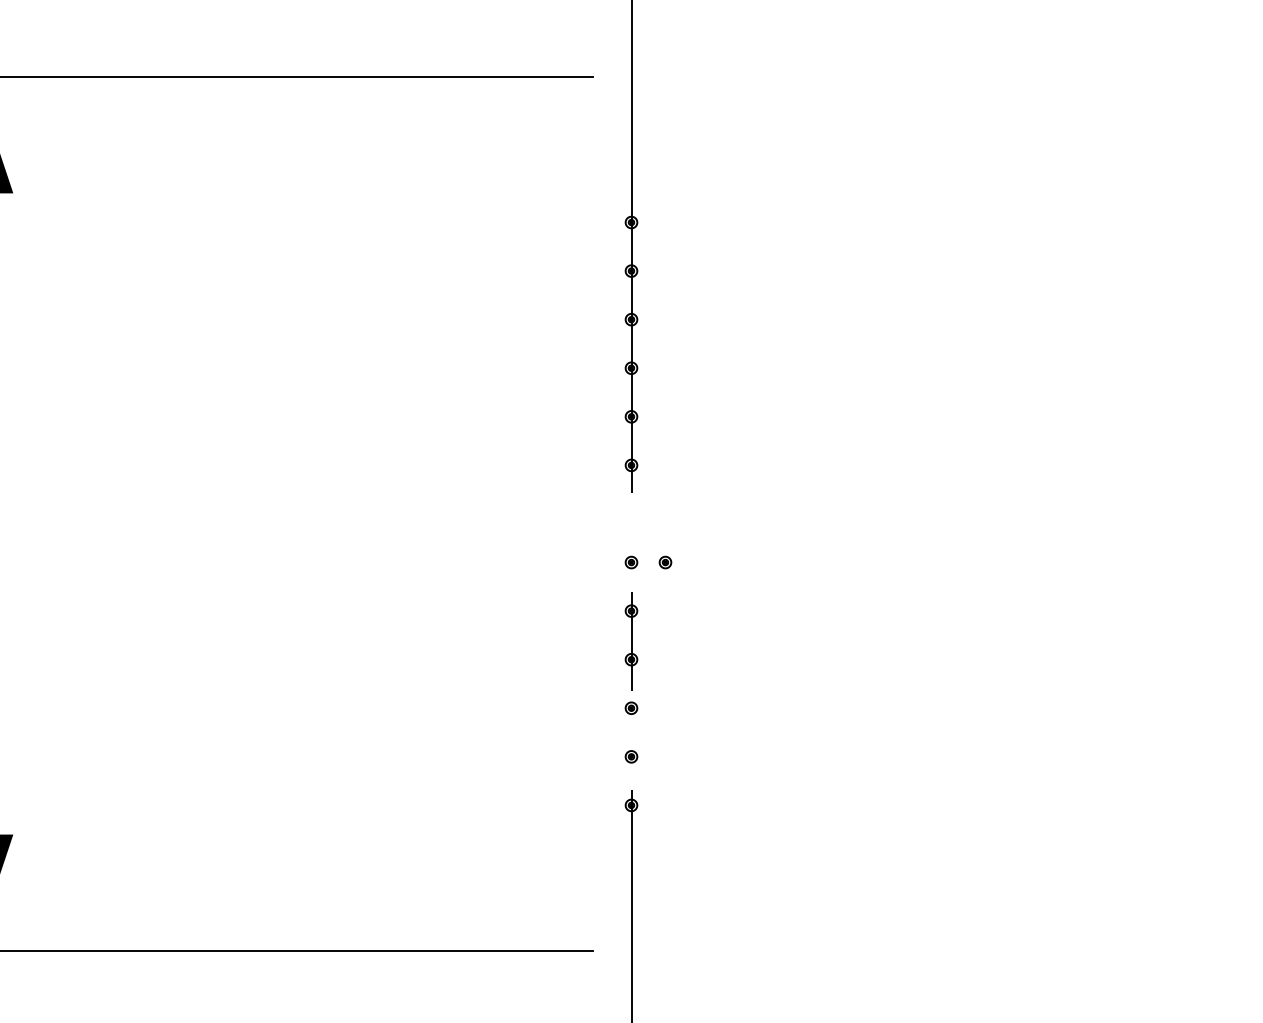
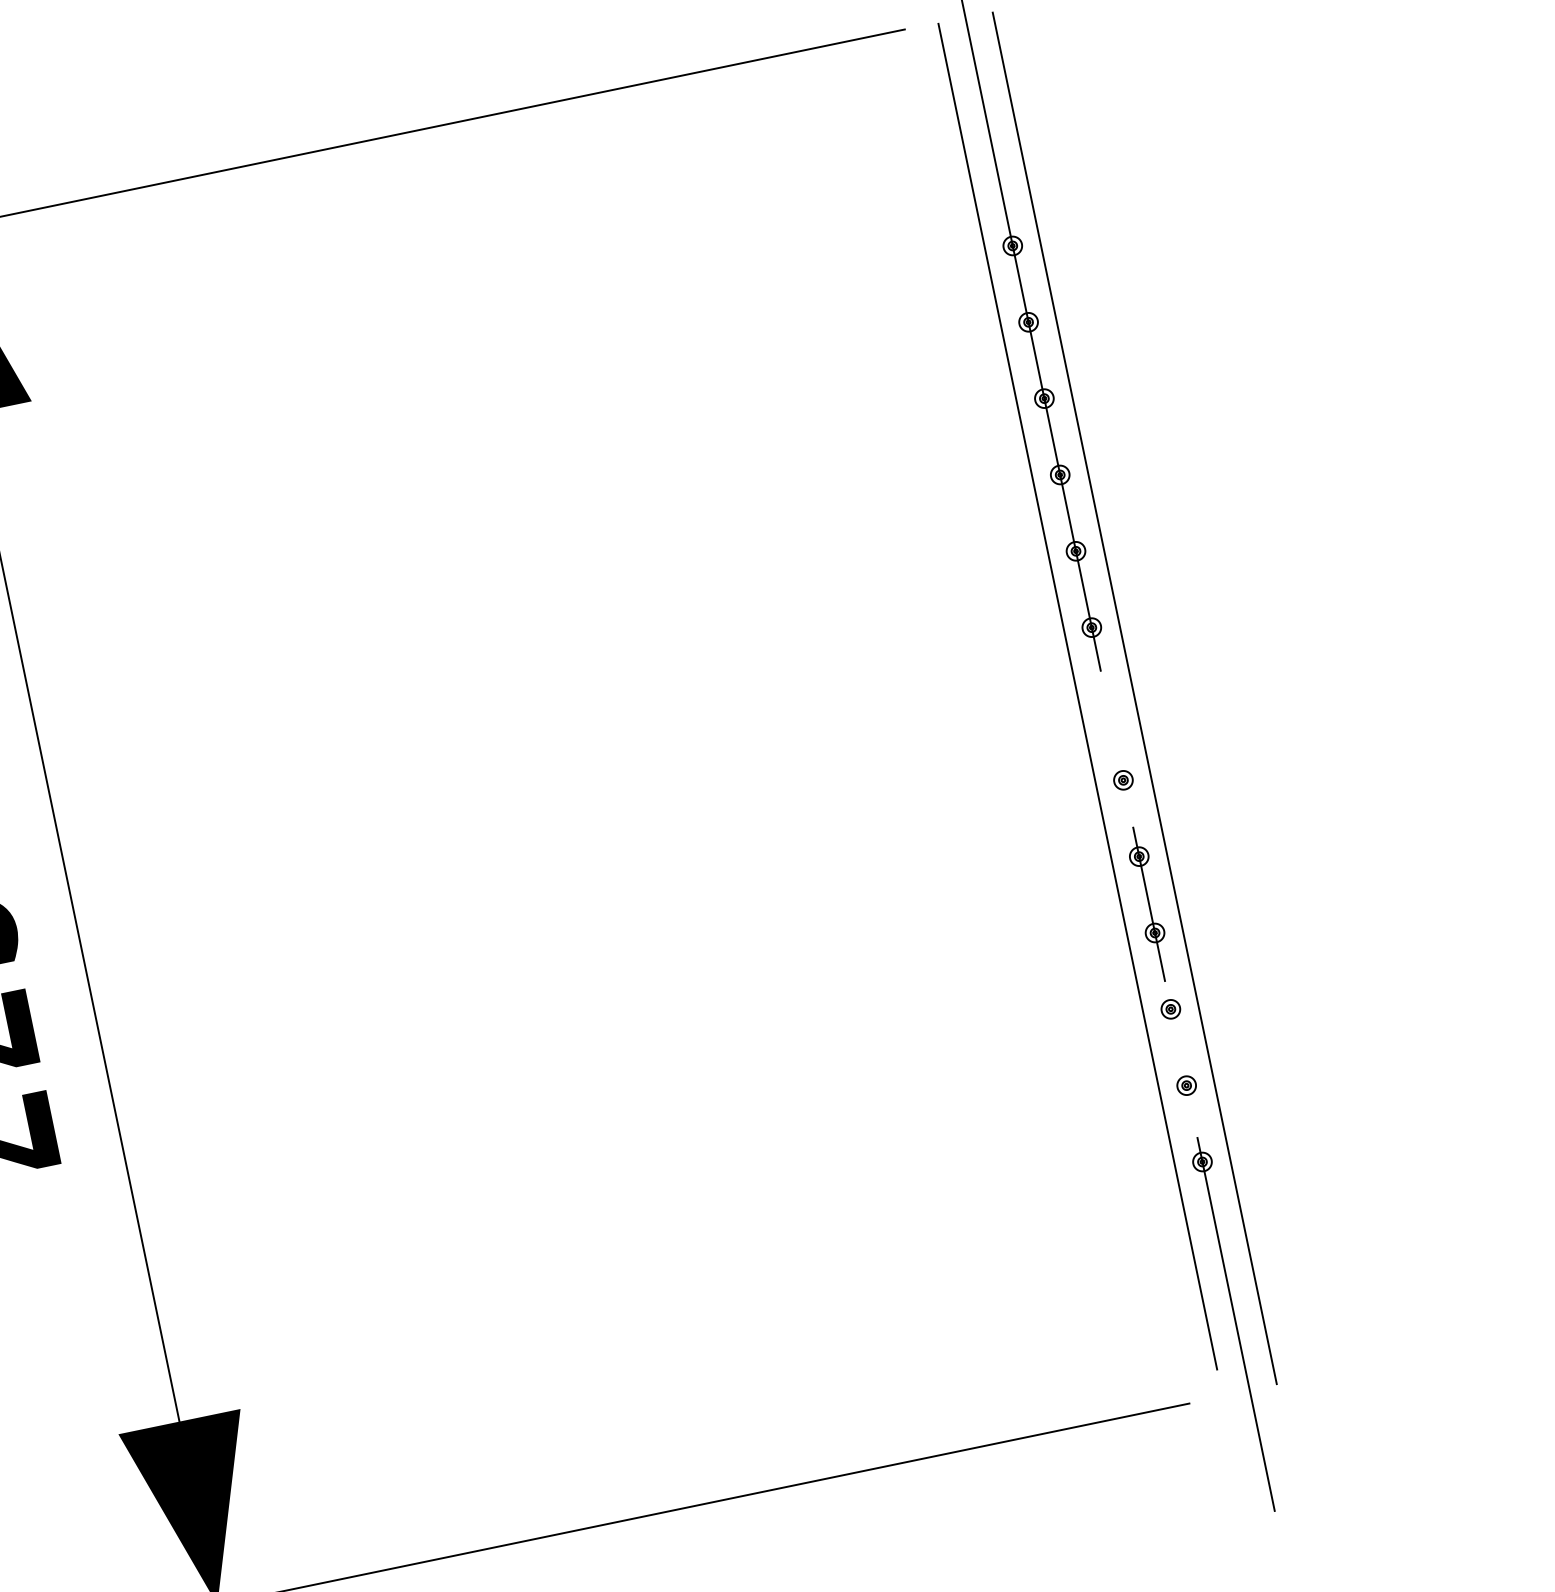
line: (614, 505) -> (1078, 696), added
line: (648, 513) -> (1134, 697), added
part: (665, 562) -> (1176, 769), removed

